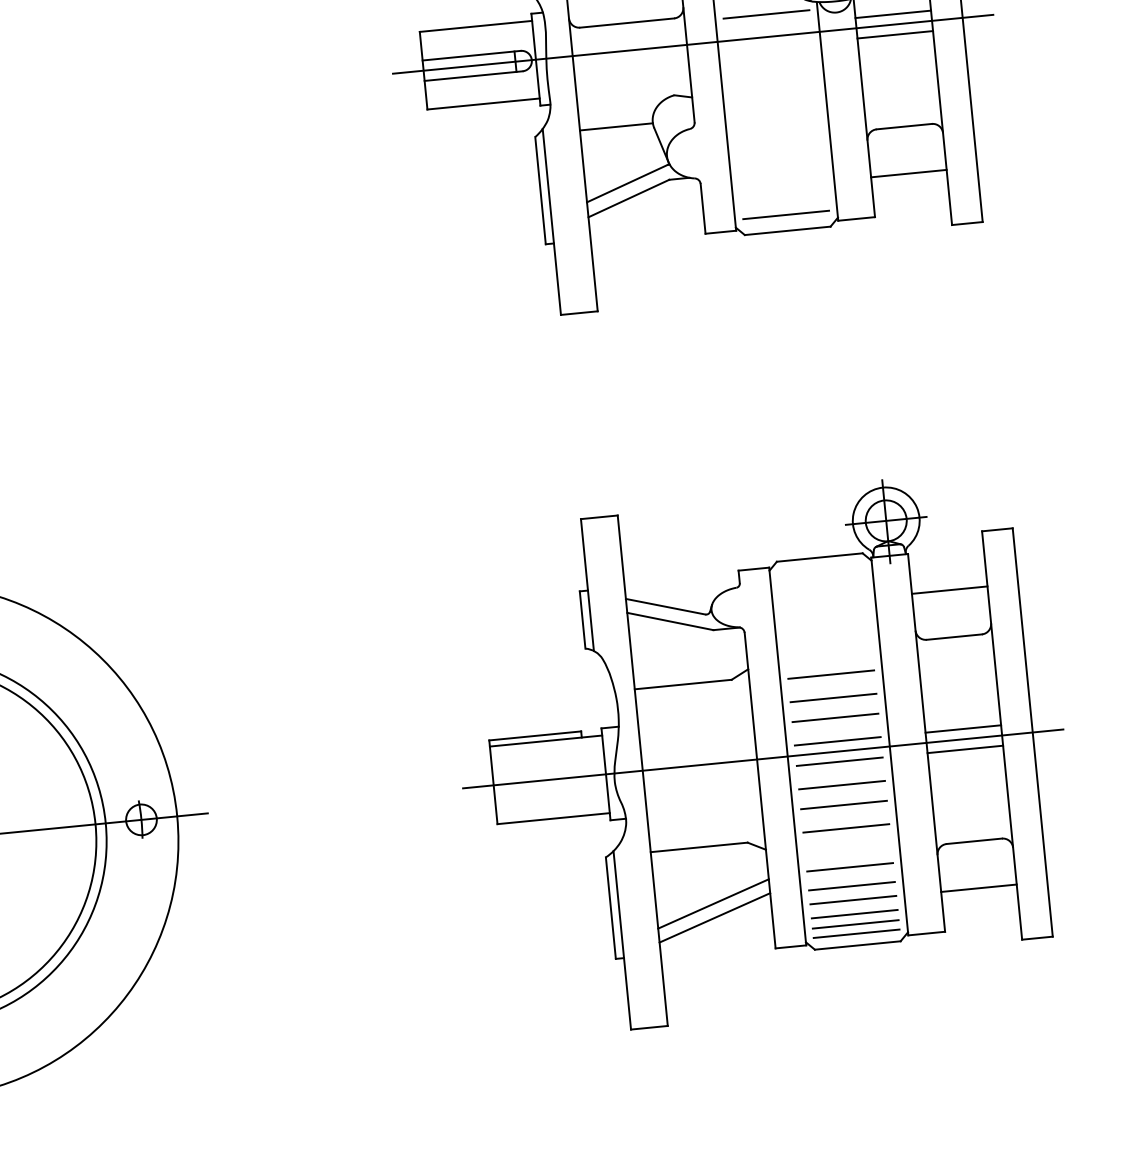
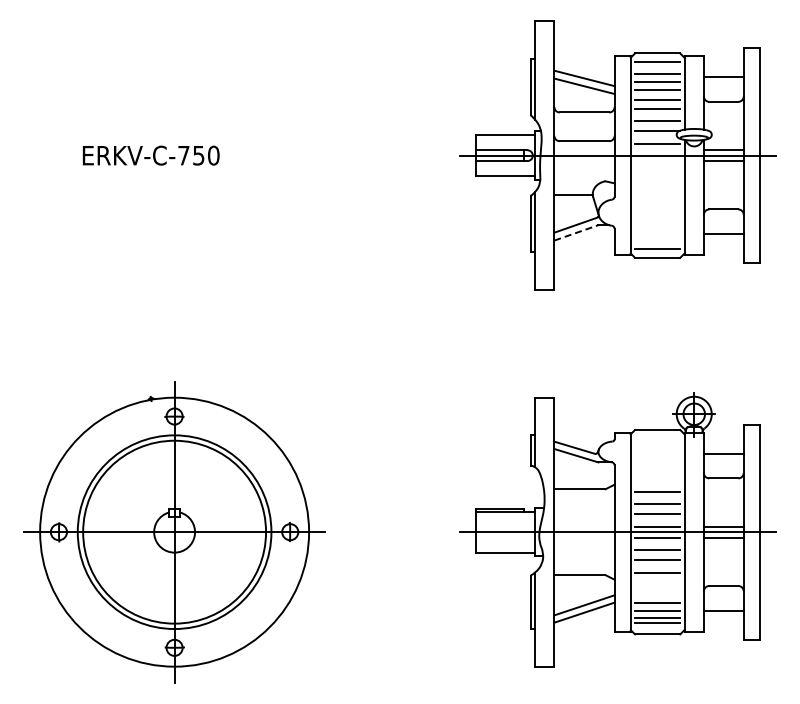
line: (628, 197) -> (576, 232), solid -> dashed
line: (849, 867) -> (657, 593), removed
line: (856, 934) -> (657, 628), removed

